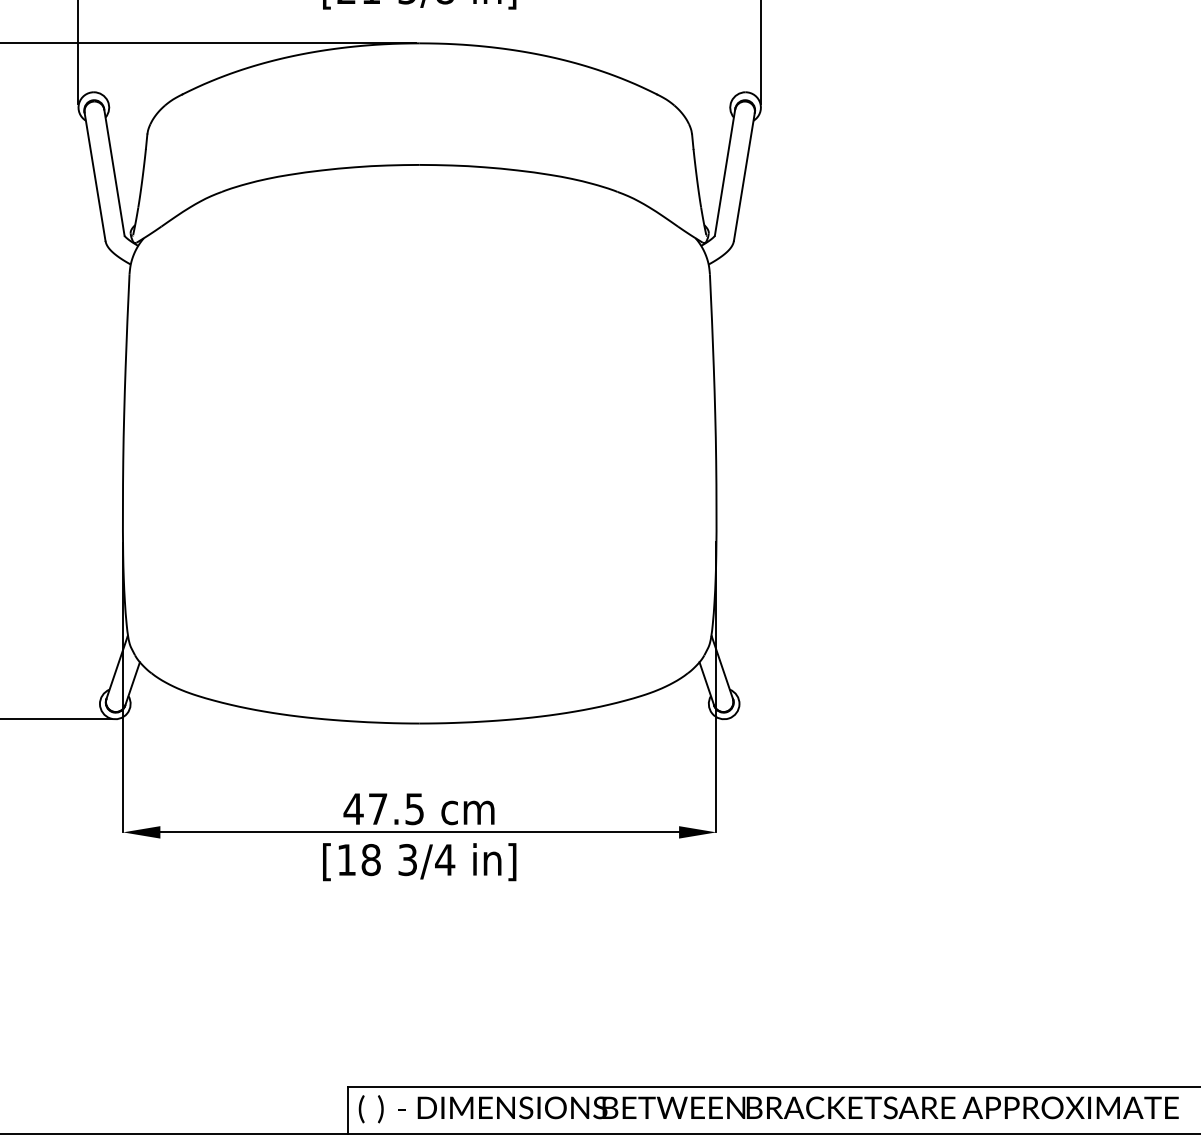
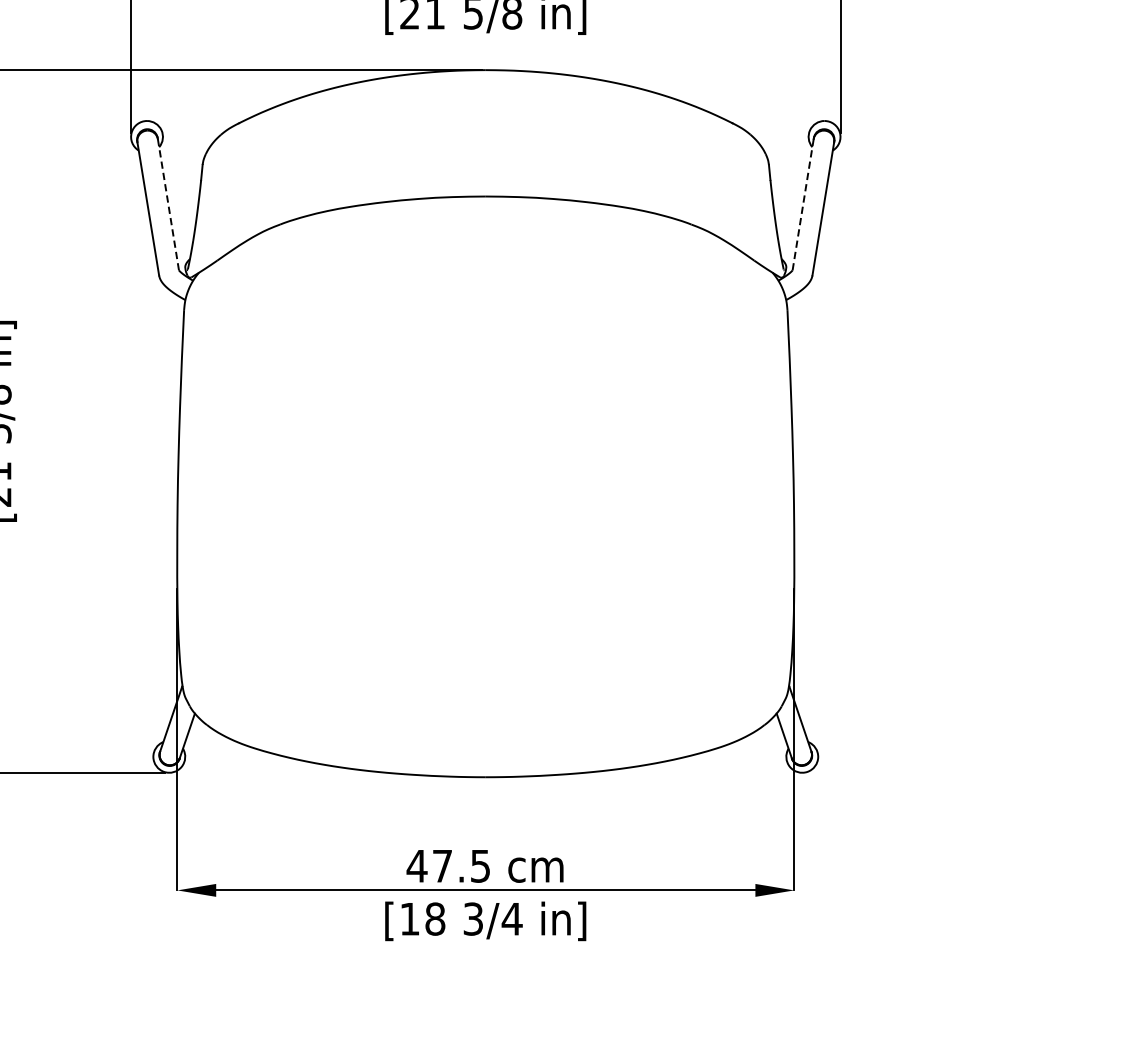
line: (114, 172) -> (168, 204), solid -> dashed
line: (725, 172) -> (803, 204), solid -> dashed

